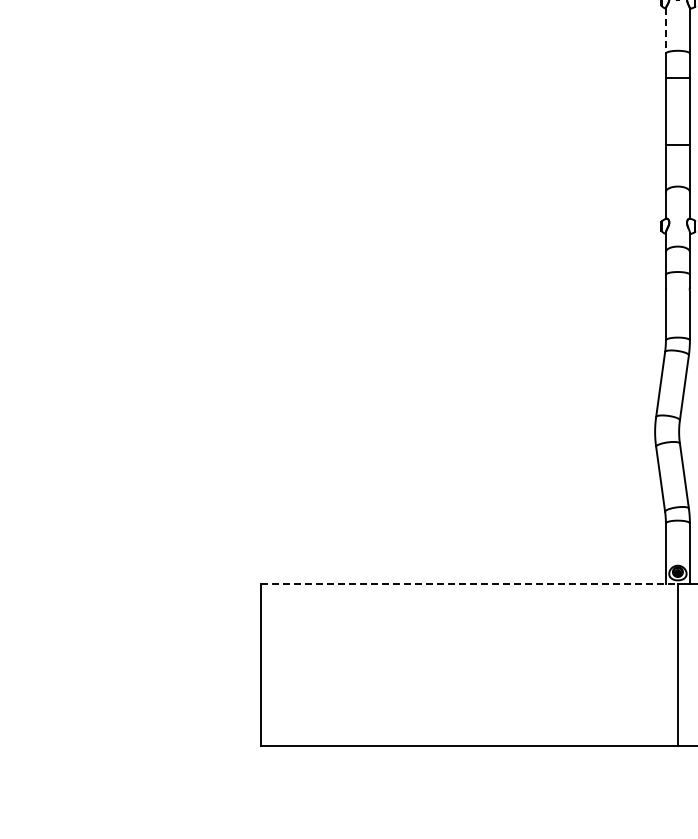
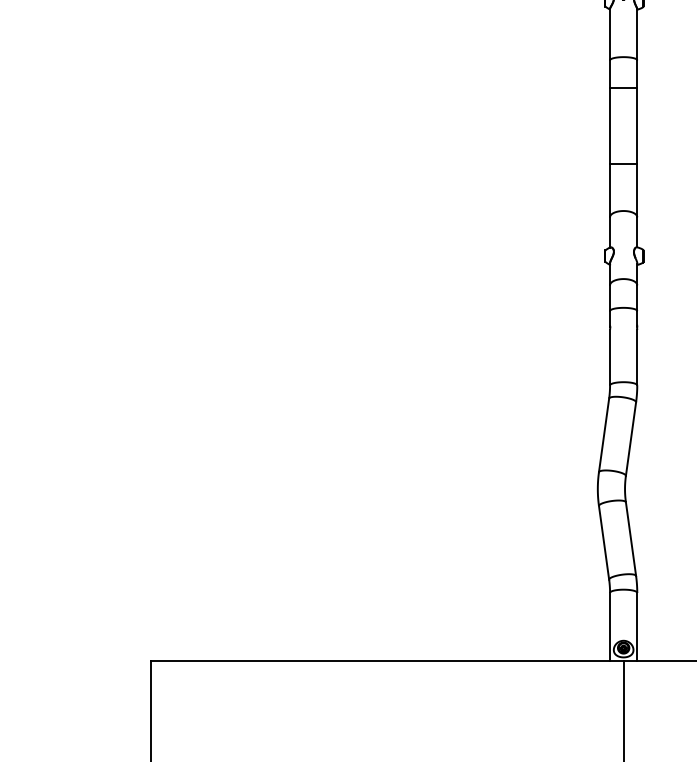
line: (665, 31) -> (609, 35), dashed -> solid
line: (469, 583) -> (387, 660), dashed -> solid

